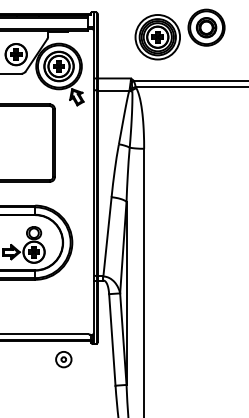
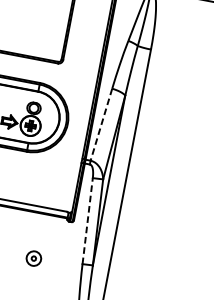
line: (107, 236) -> (101, 124), solid -> dashed
line: (112, 339) -> (87, 220), solid -> dashed
part: (63, 359) -> (33, 258), moved

